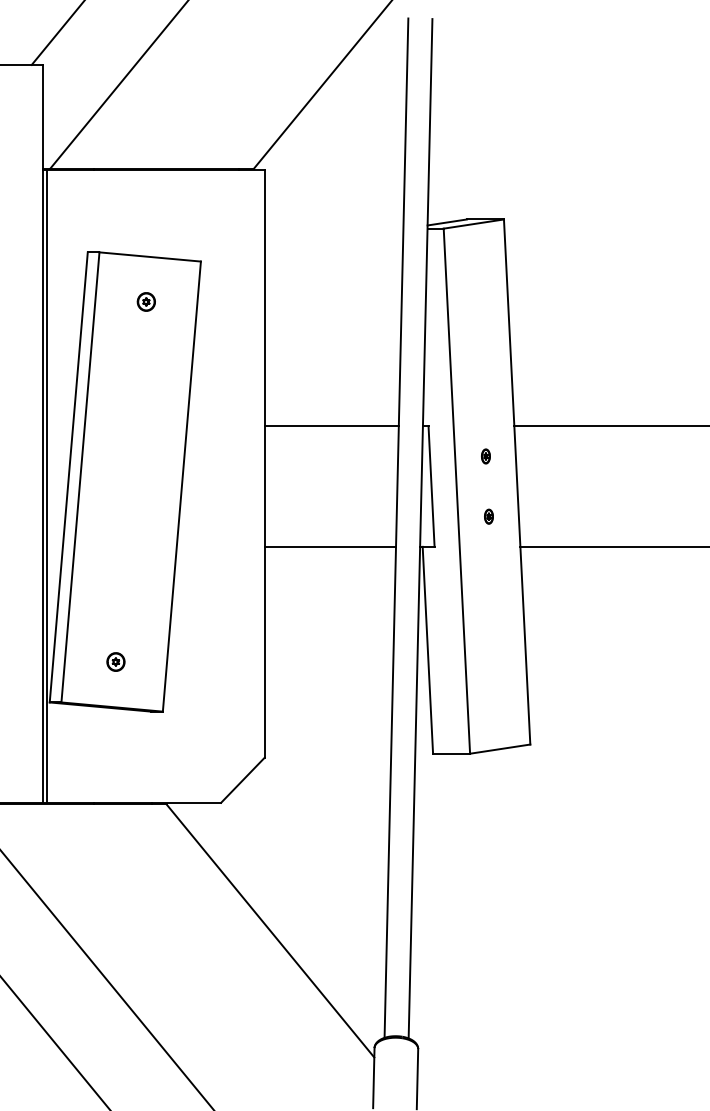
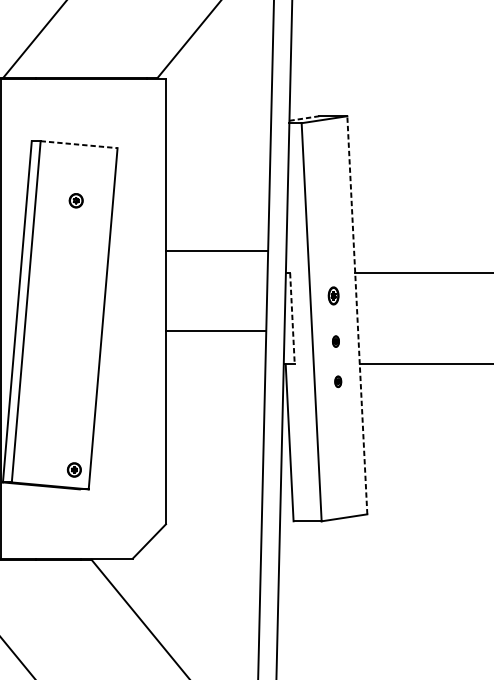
line: (447, 222) -> (304, 118), solid -> dashed
line: (150, 256) -> (79, 144), solid -> dashed
part: (145, 301) -> (75, 200), moved
line: (331, 426) -> (216, 251), moved
part: (485, 456) -> (333, 295), size x1.6
line: (517, 482) -> (357, 315), solid -> dashed
line: (431, 487) -> (292, 319), solid -> dashed
line: (330, 546) -> (215, 330), moved
part: (491, 569) -> (337, 381), added
part: (115, 661) -> (74, 469), moved

